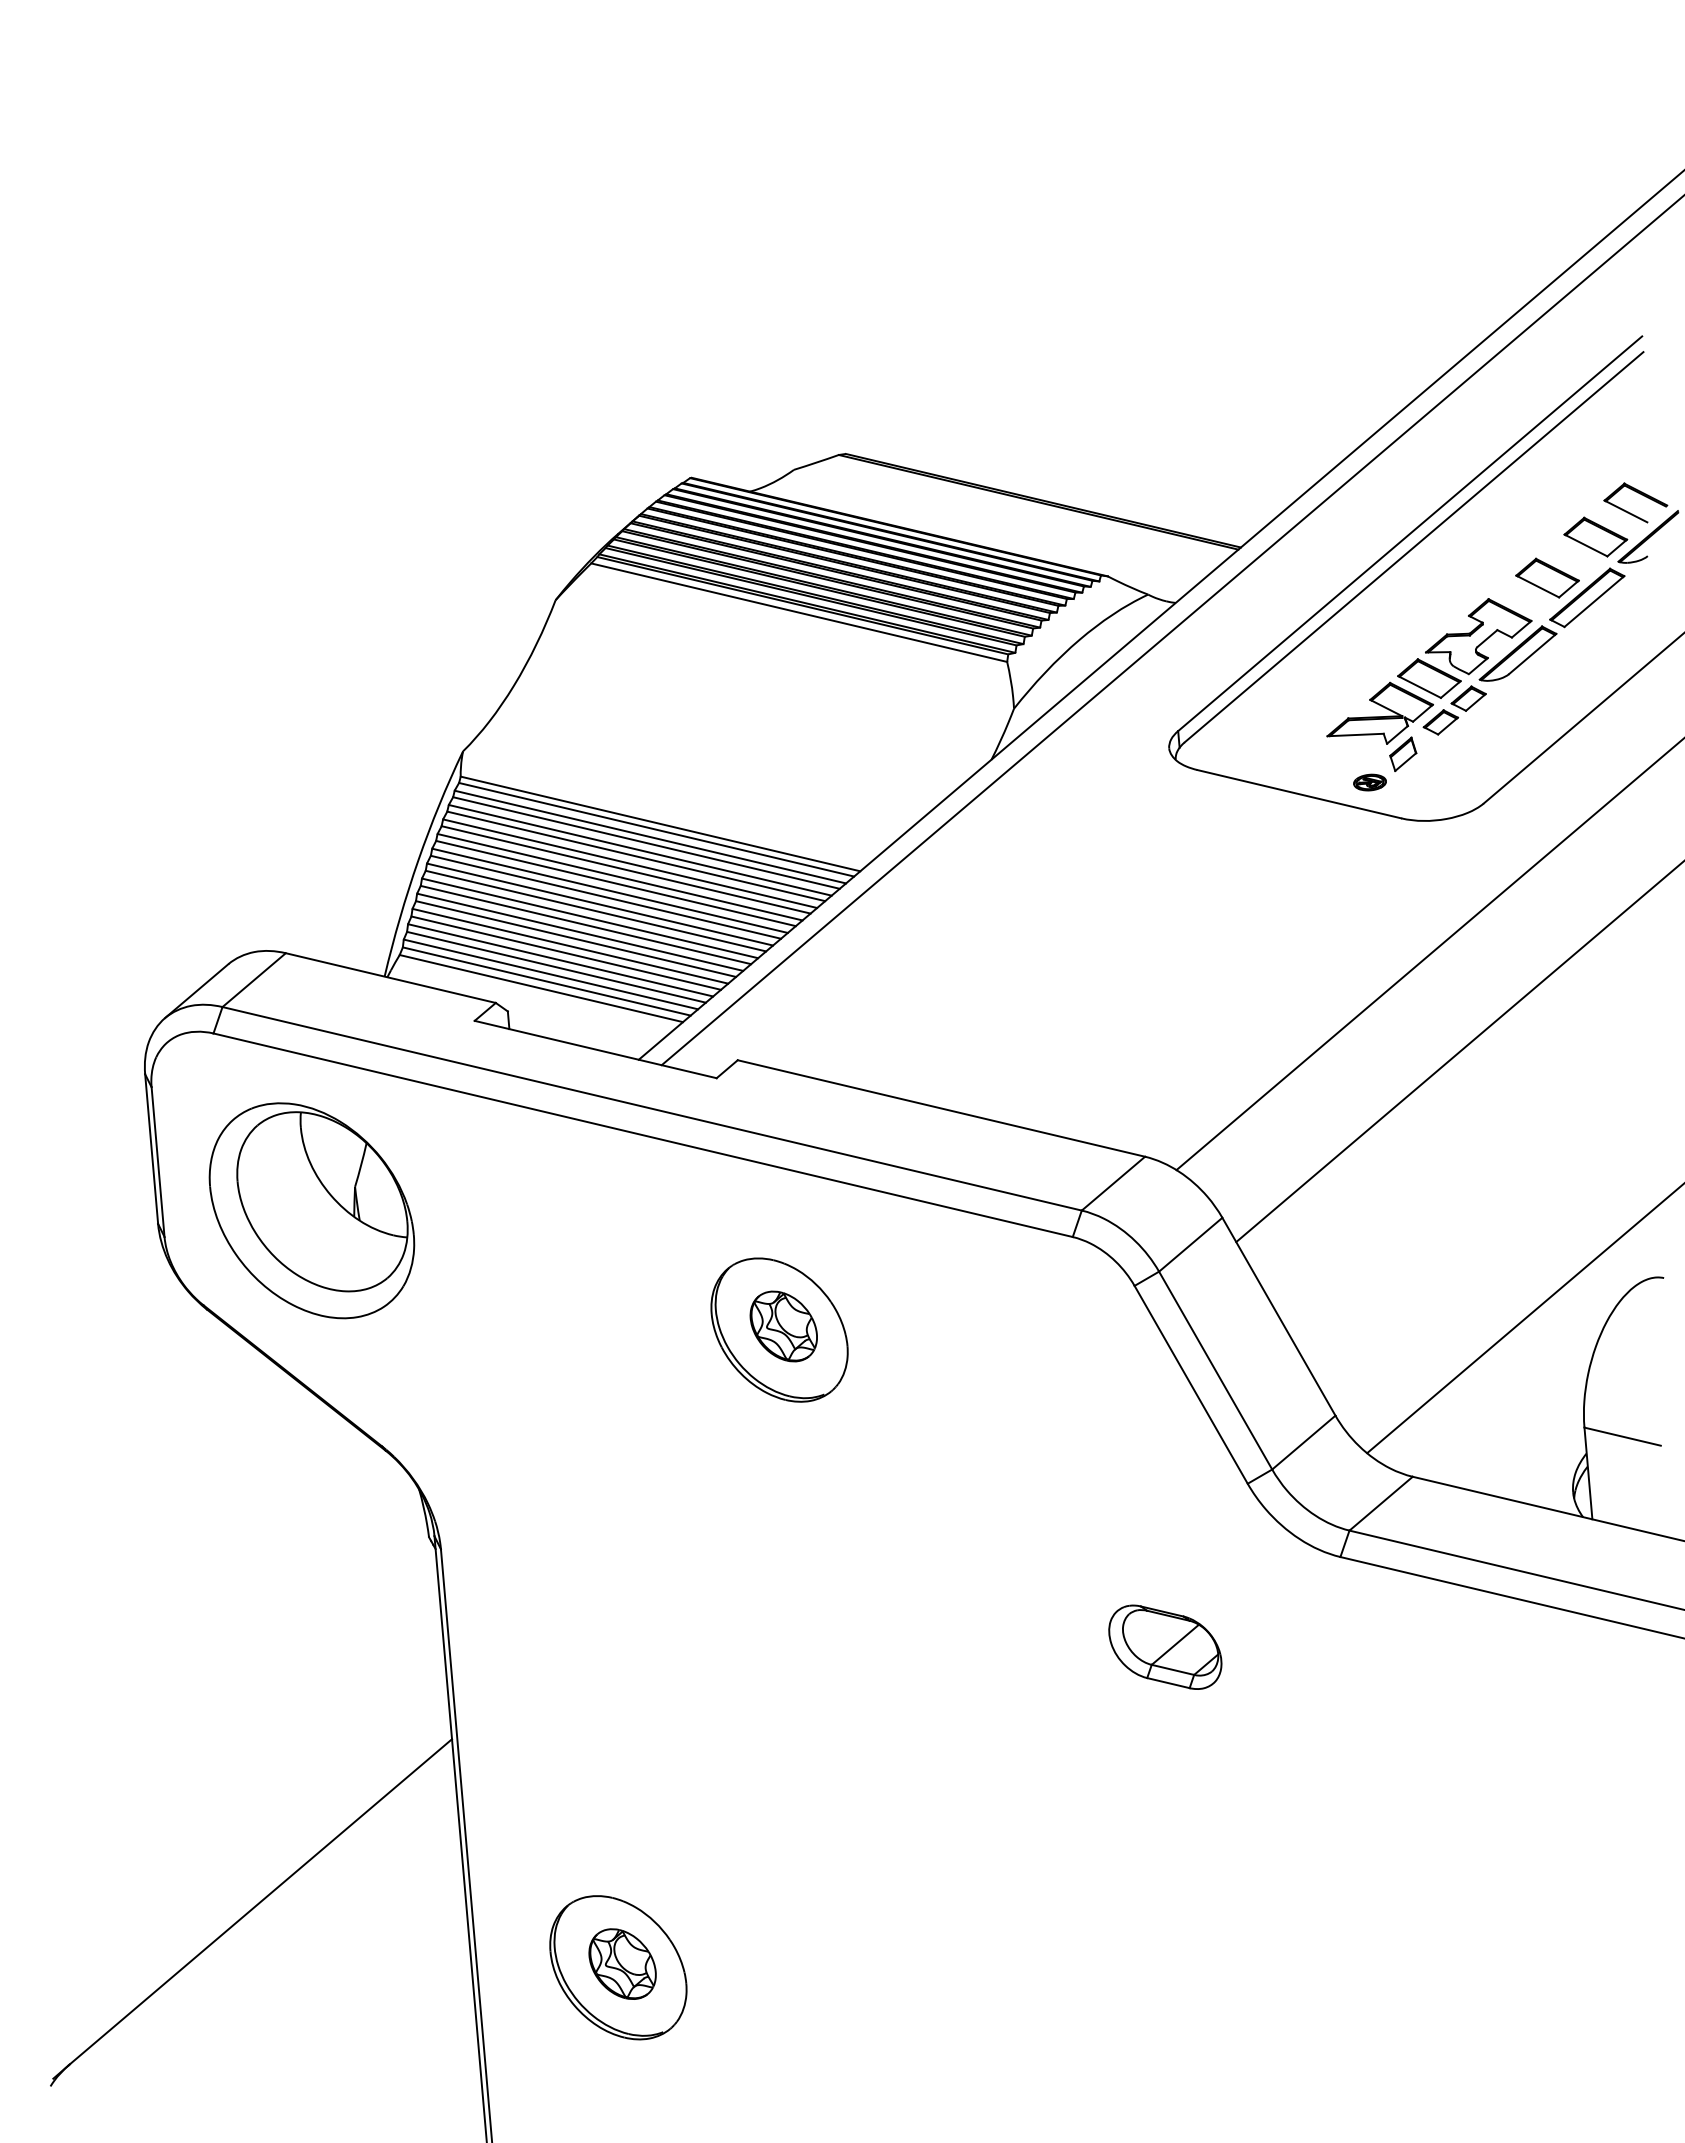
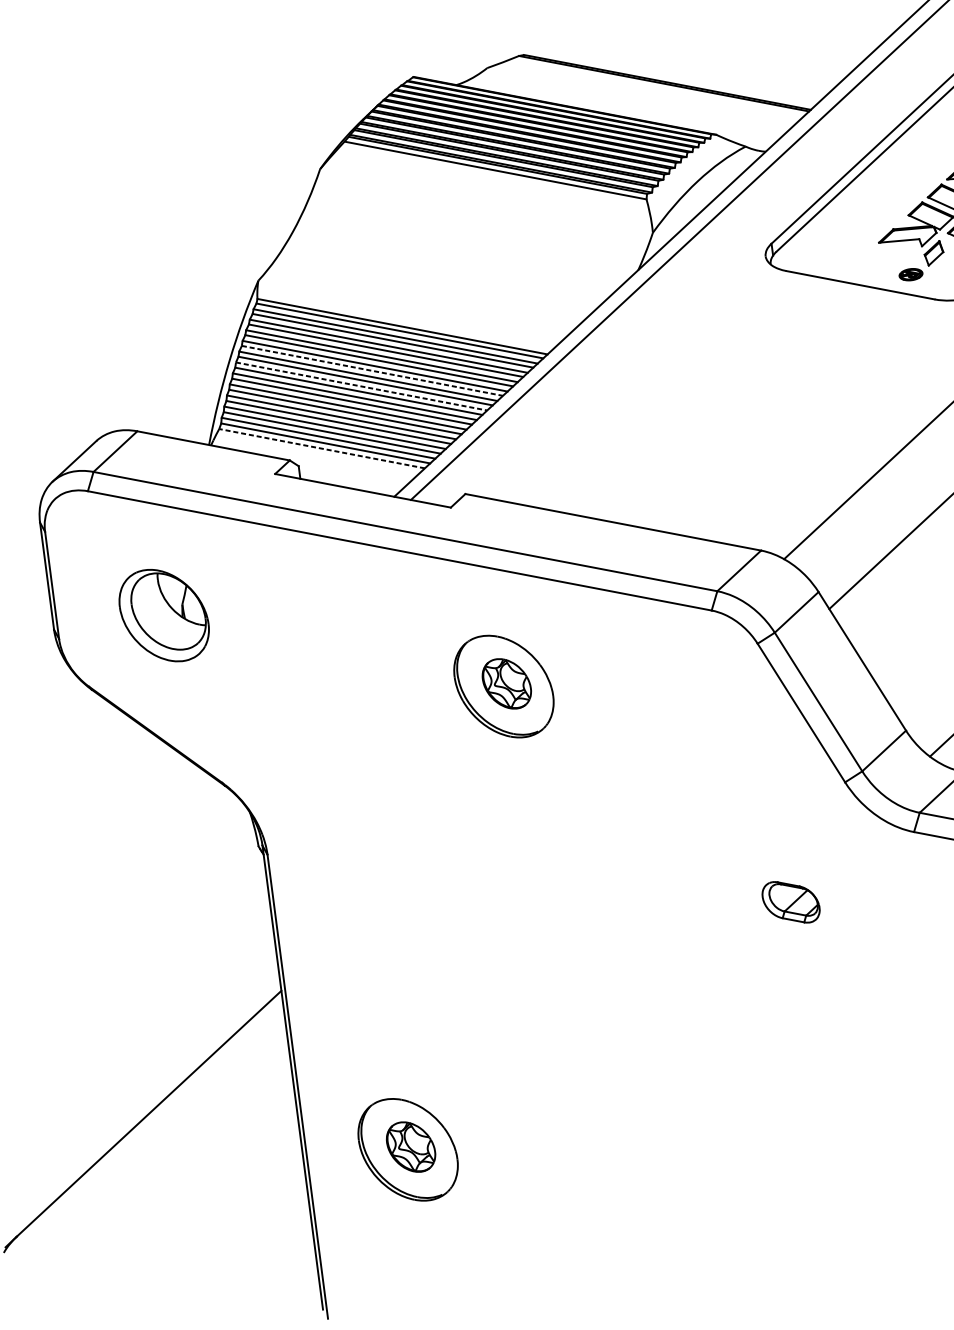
line: (616, 883) -> (372, 370), solid -> dashed
line: (600, 904) -> (361, 386), solid -> dashed
line: (541, 988) -> (322, 448), solid -> dashed
part: (311, 1210) -> (163, 615), size x0.6
part: (1165, 1646) -> (791, 901), size x0.7

